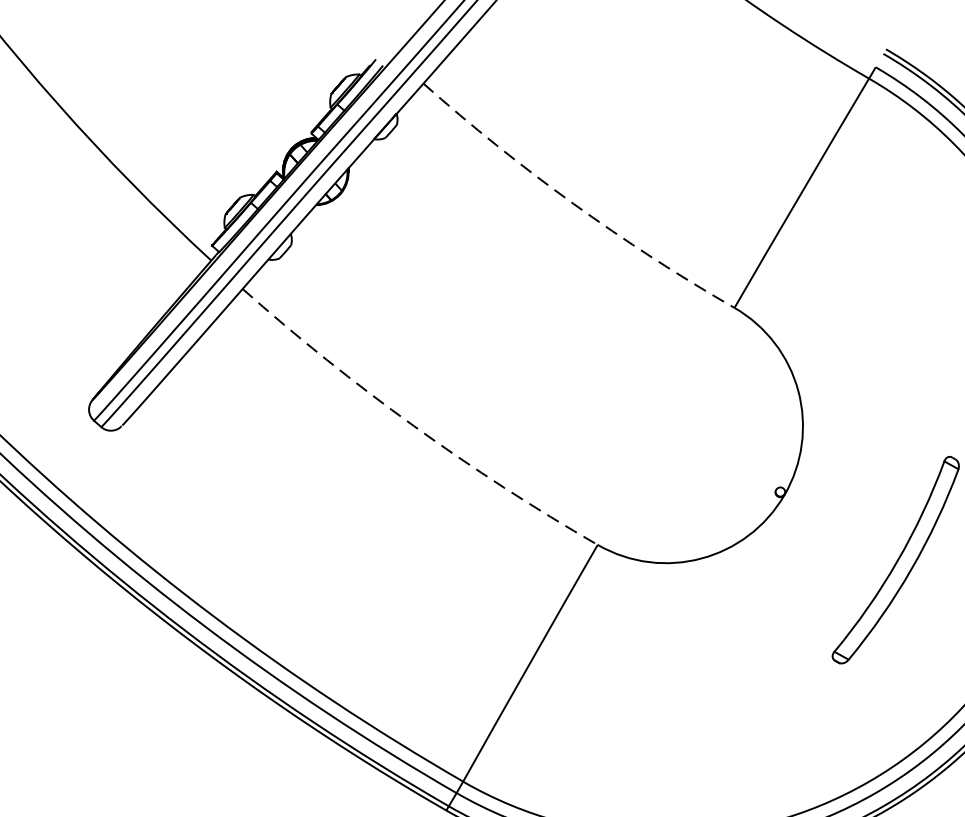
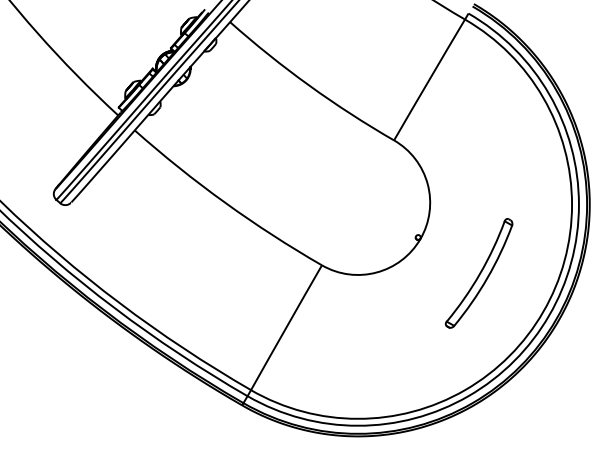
arc: (574, 203) -> (309, 85), dashed -> solid
arc: (412, 425) -> (224, 202), dashed -> solid

